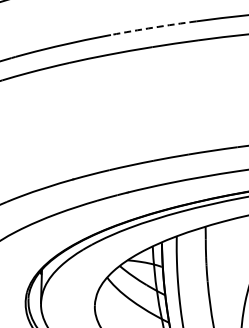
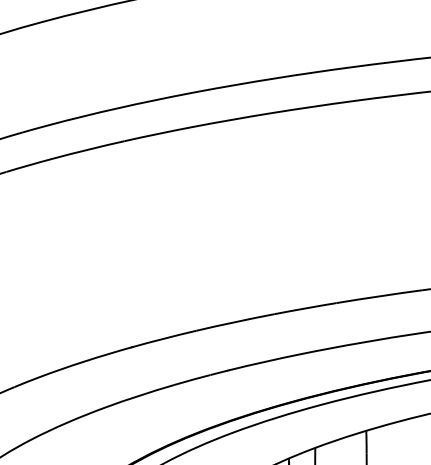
arc: (153, 27) -> (274, 78), dashed -> solid

